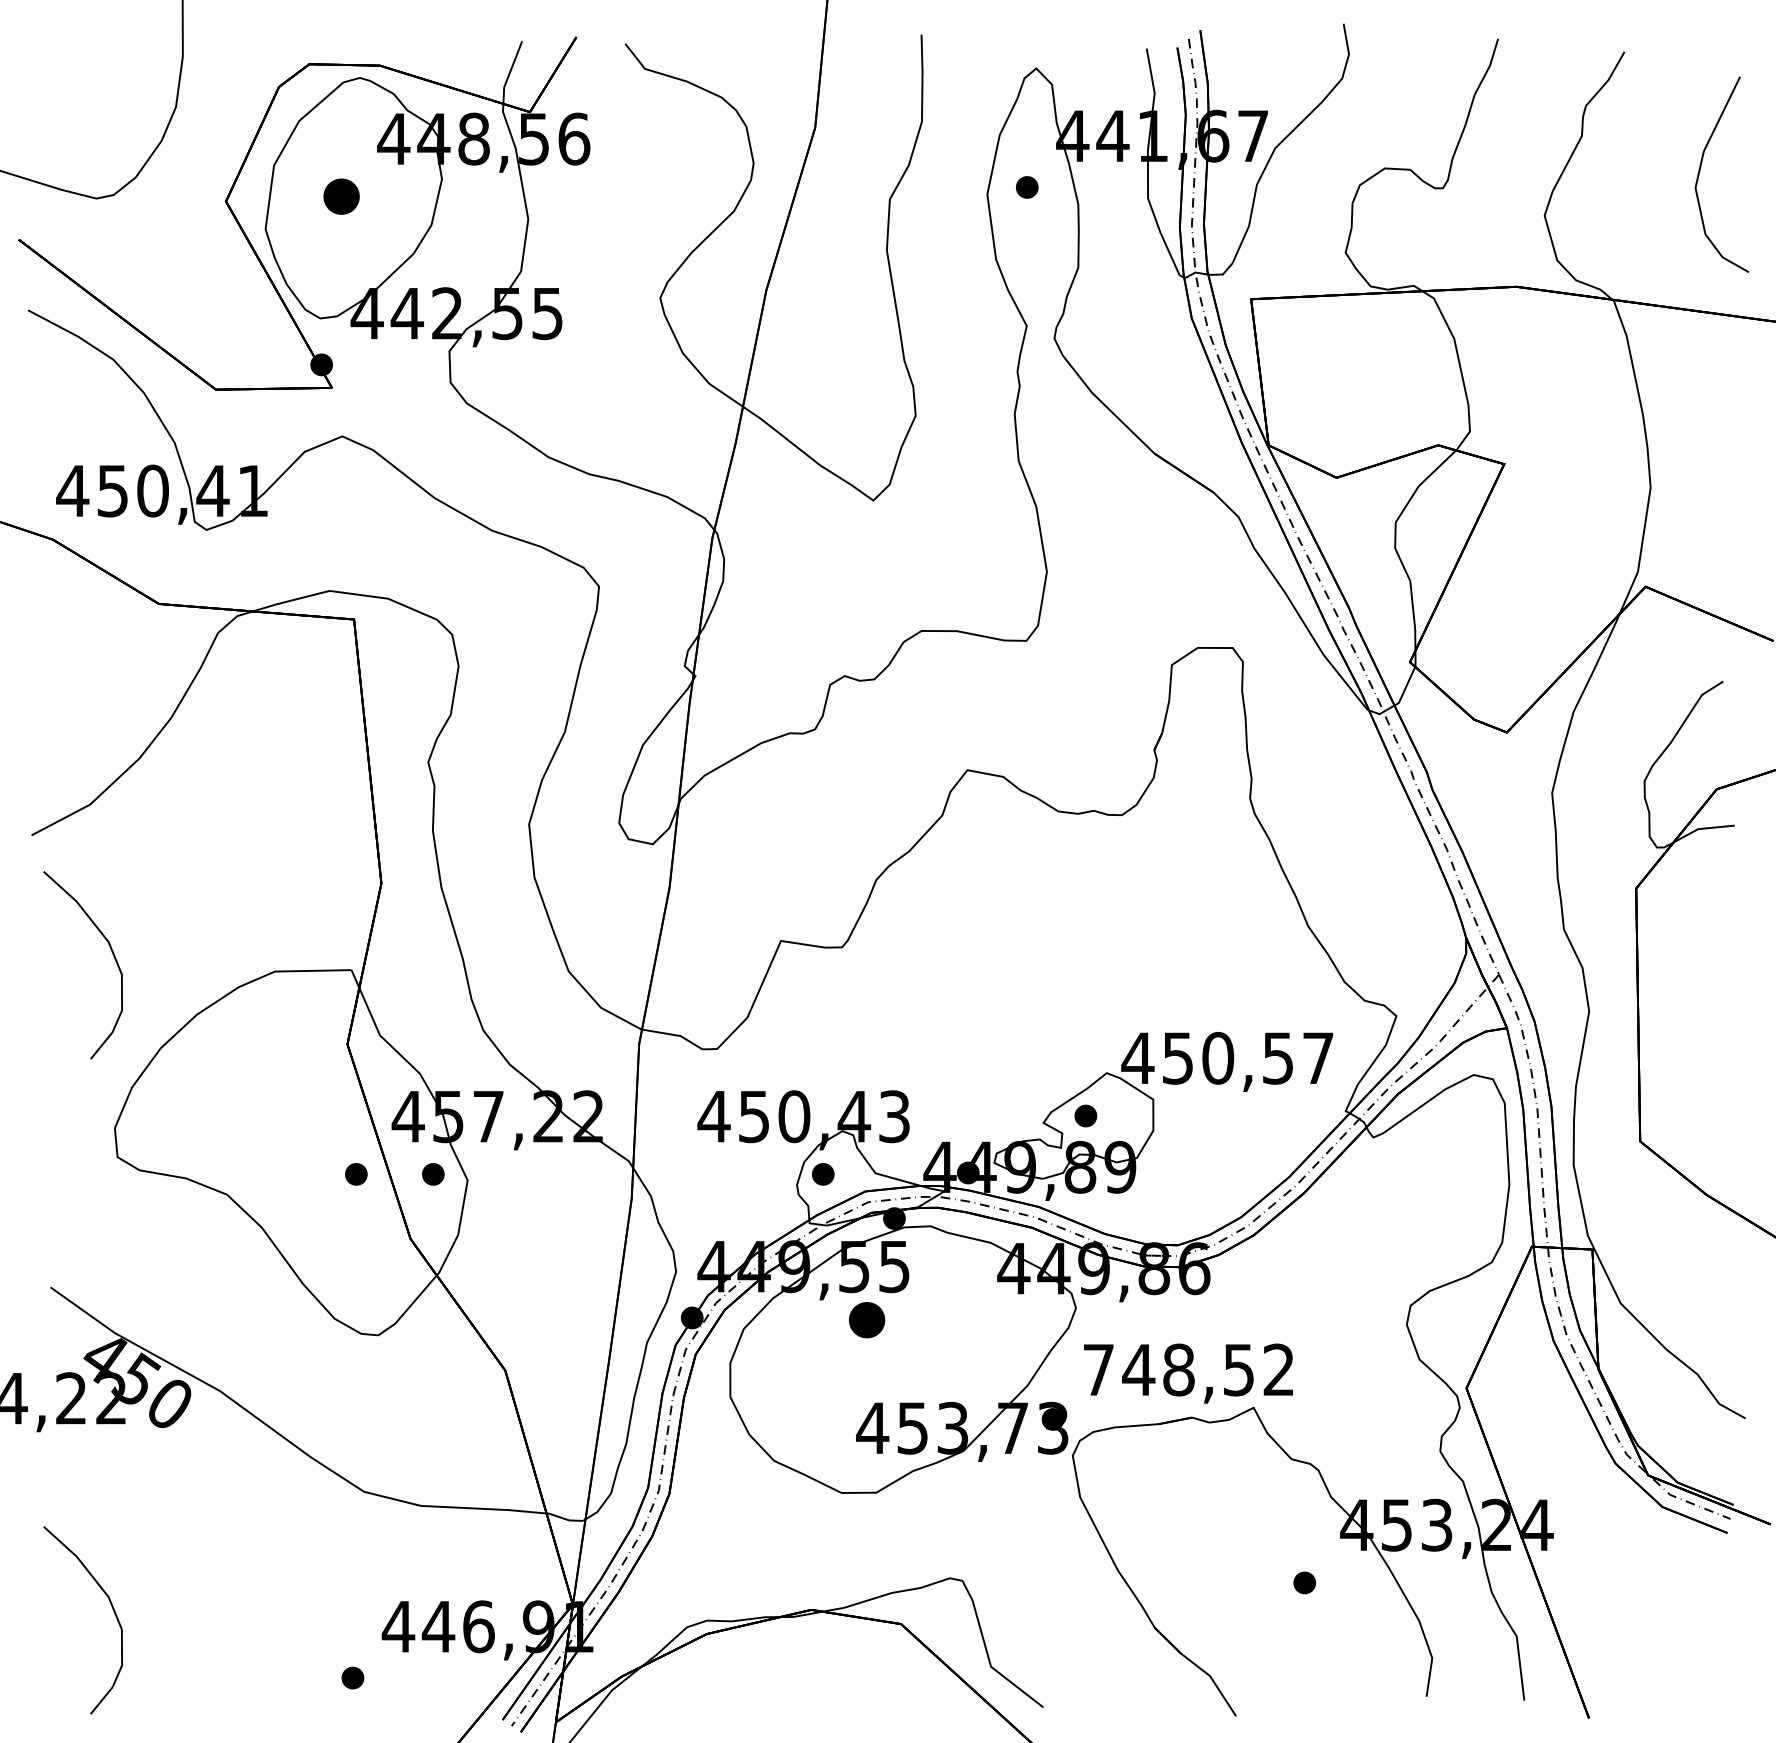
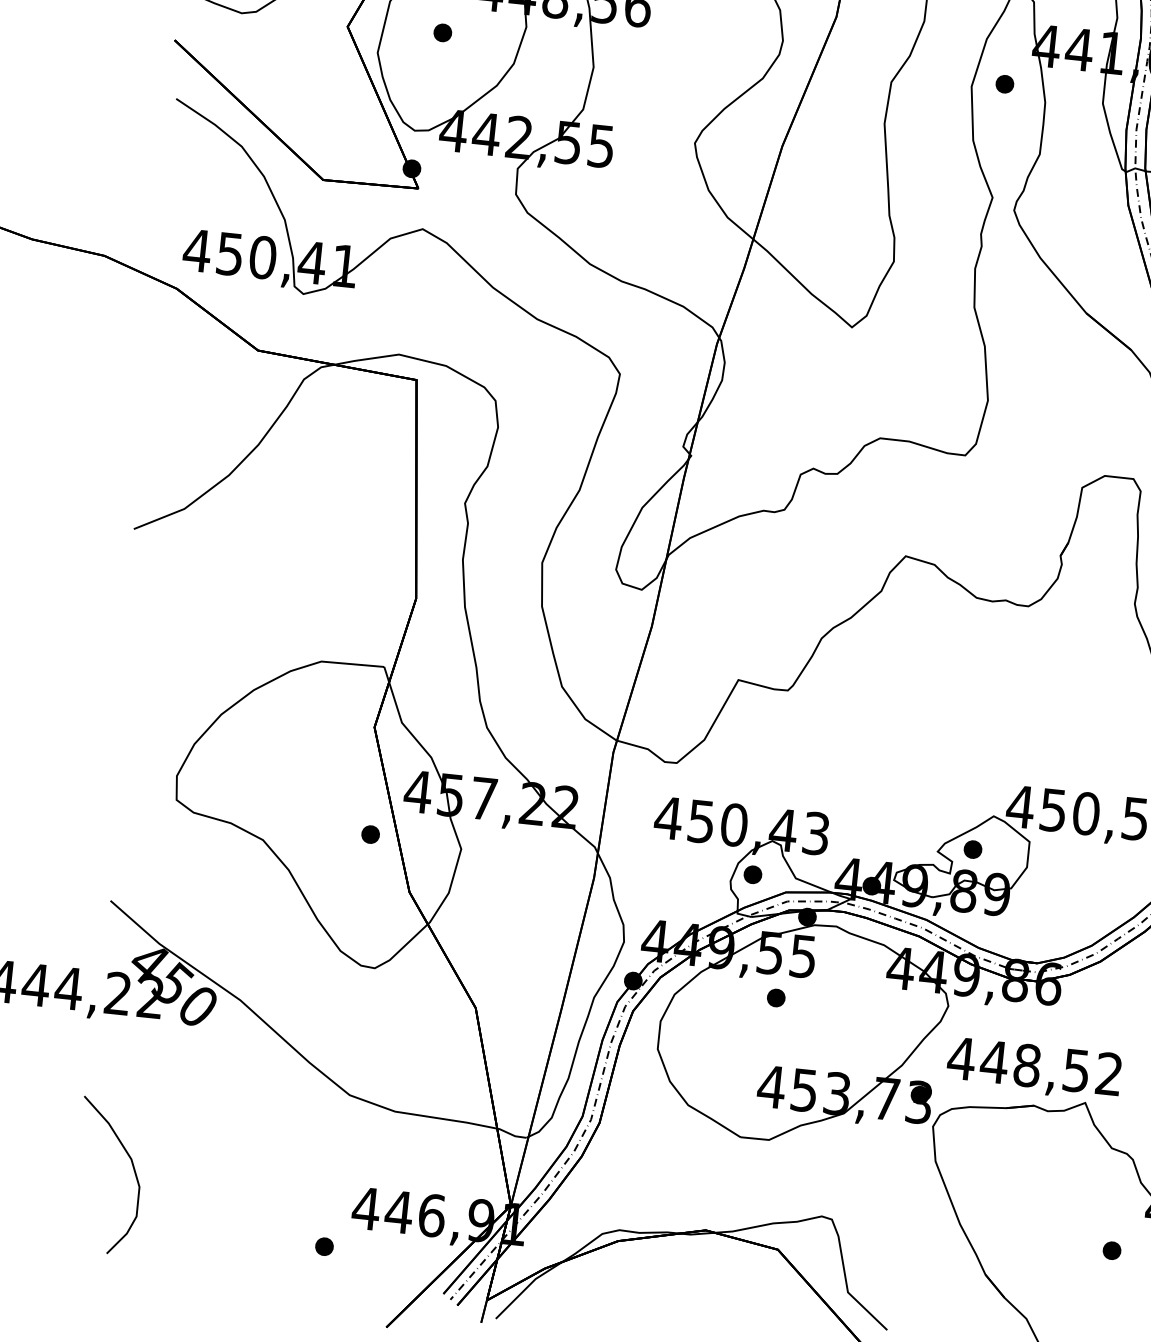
part: (341, 196) -> (442, 32), size x0.62
curve: (111, 952) -> (189, 631), removed
part: (433, 1174) -> (433, 841), removed
part: (866, 1320) -> (775, 998), size x0.62
text: (1098, 1369) -> (961, 1058), 748,52 -> 448,52

